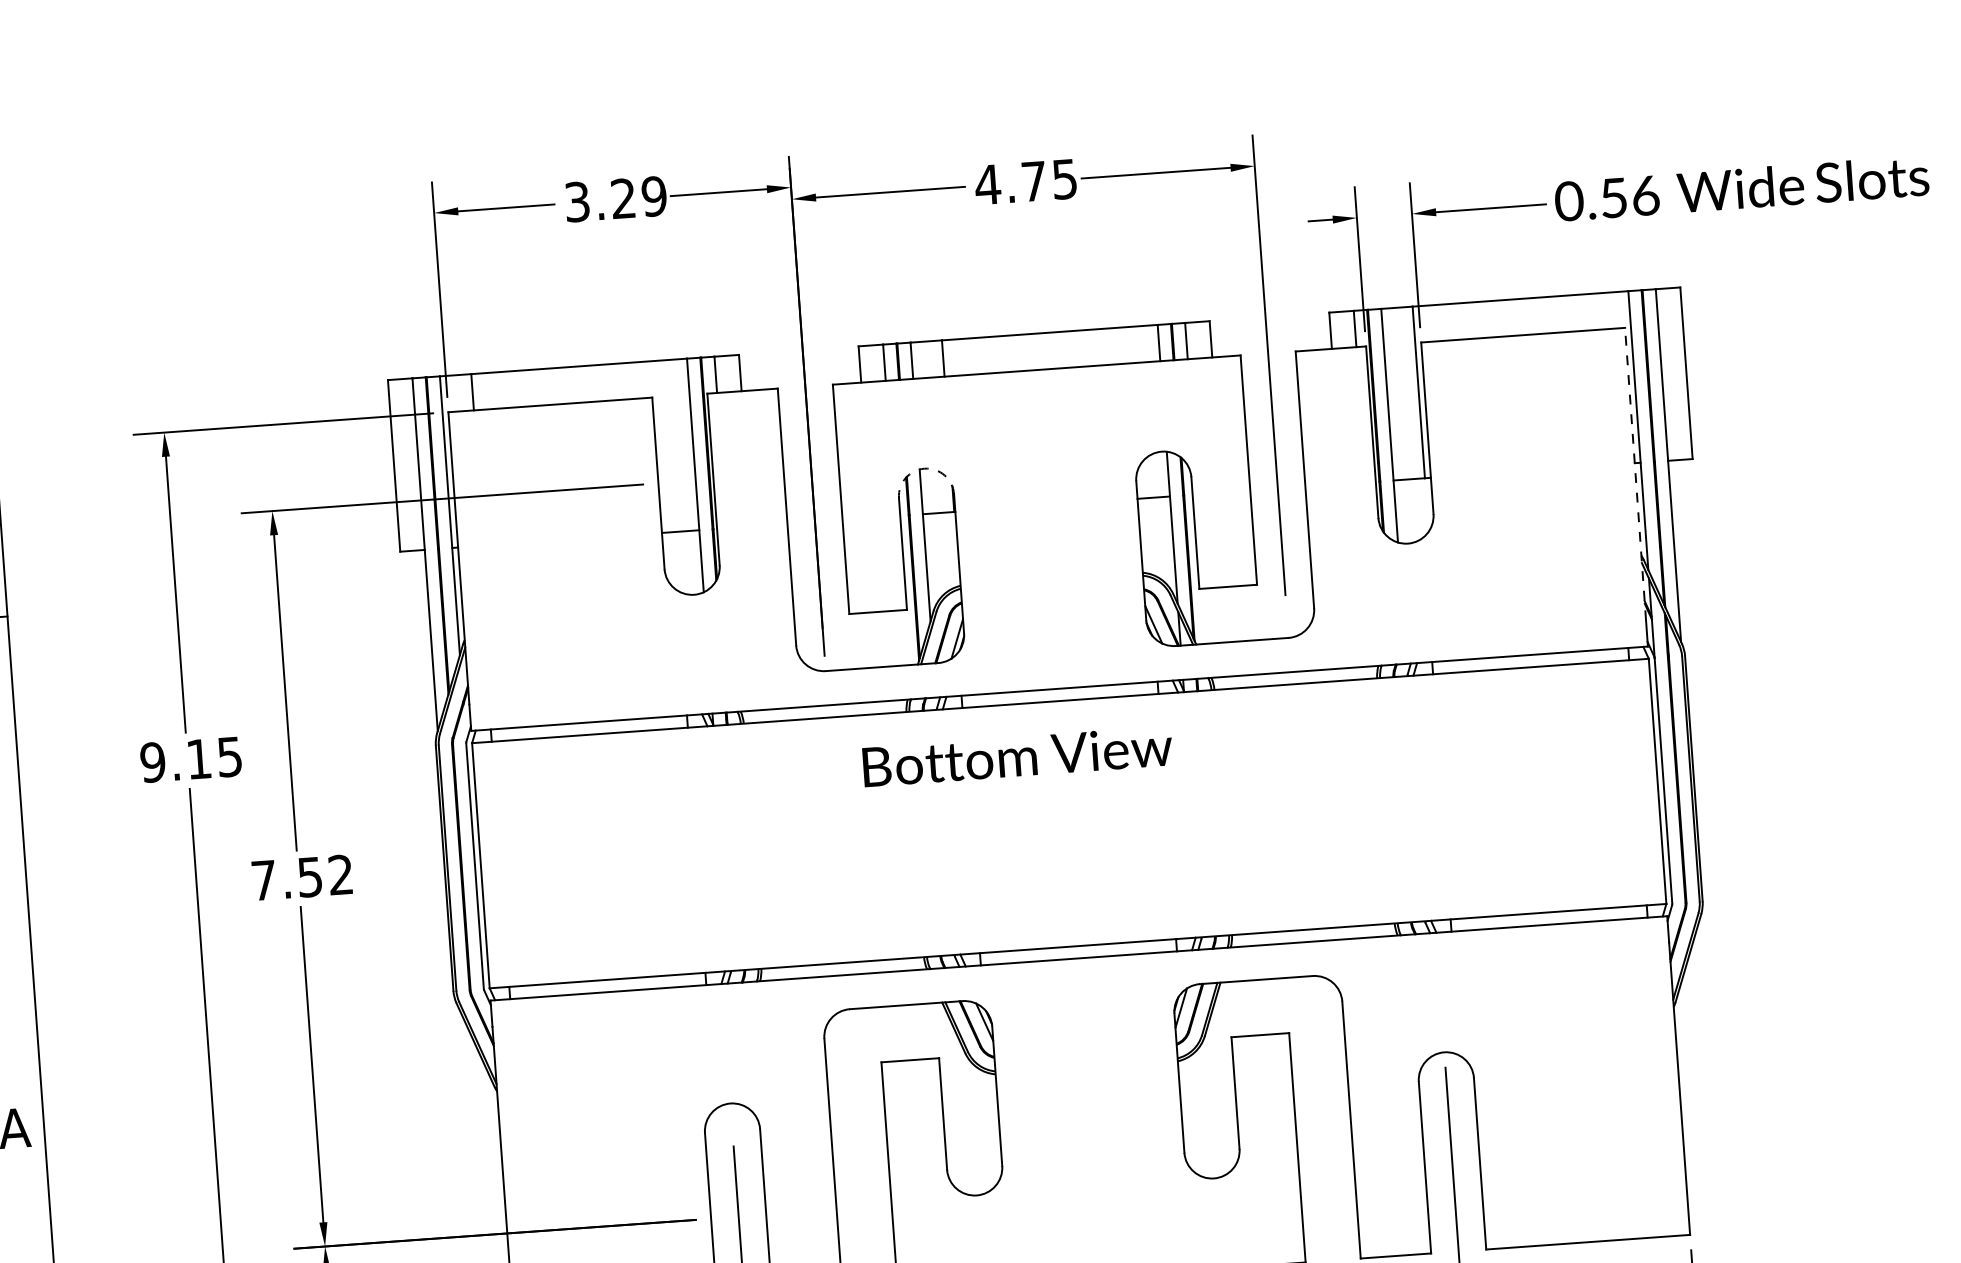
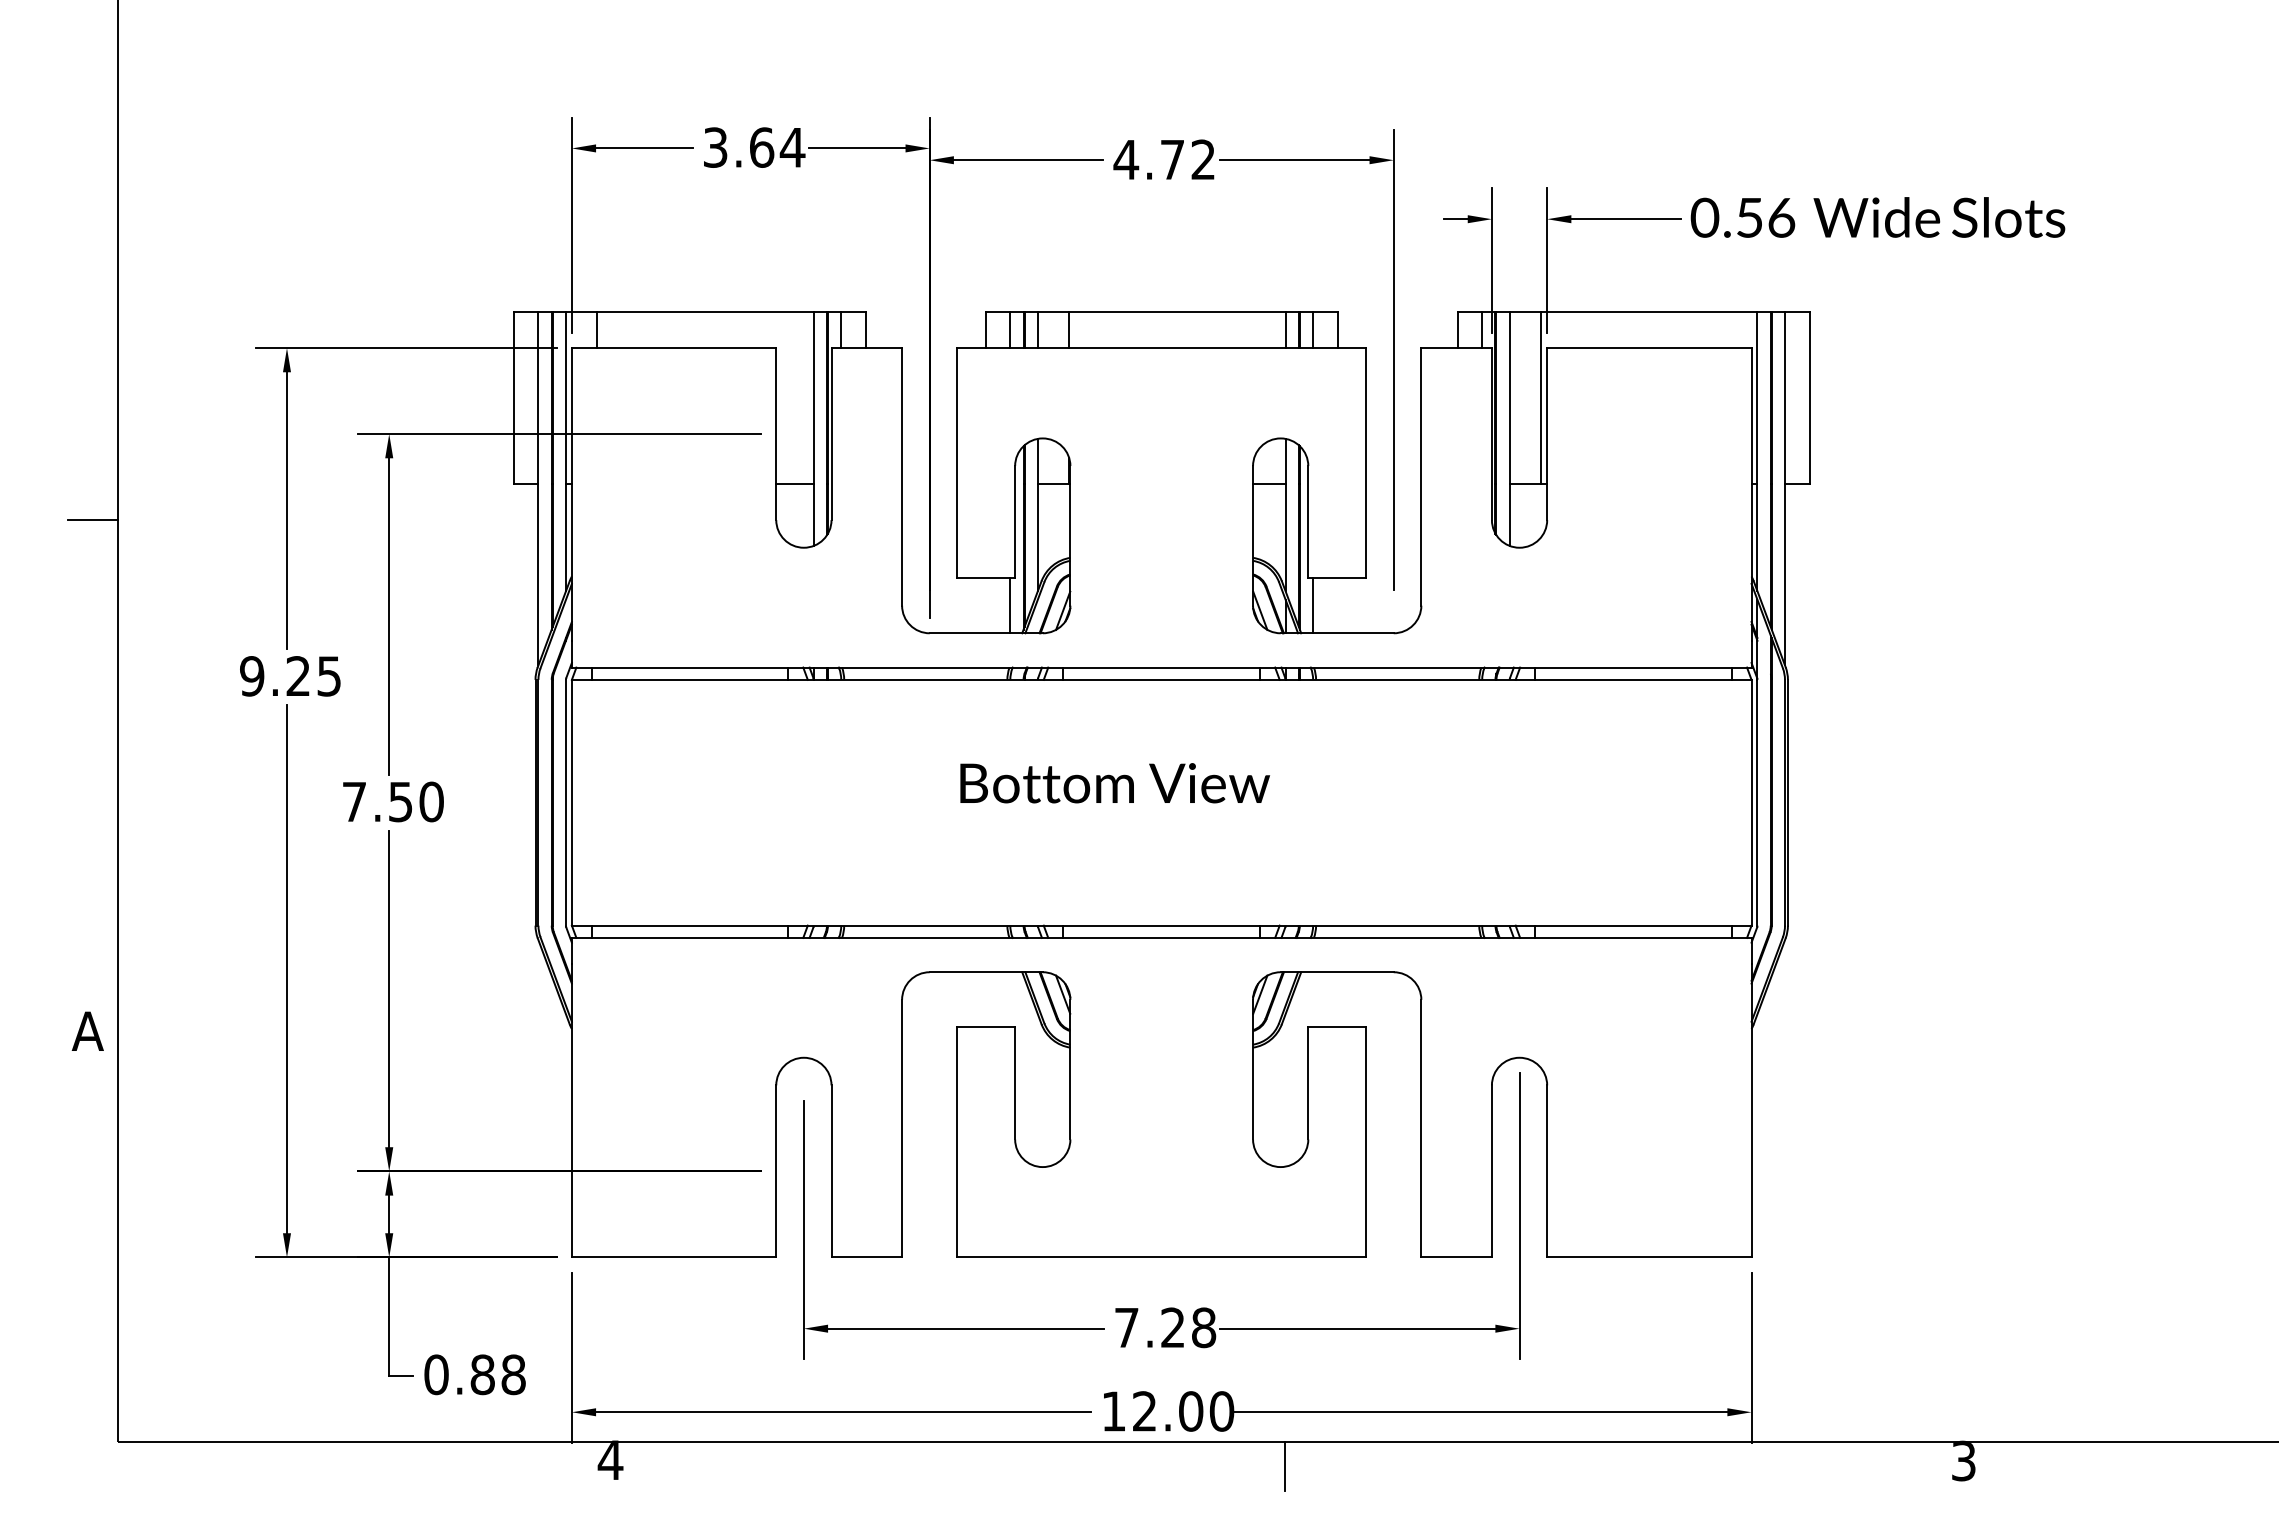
text: (1063, 179) -> (1202, 159), 4.75 -> 4.72
text: (639, 197) -> (777, 147), 3.29 -> 3.64
arc: (924, 468) -> (1042, 438), dashed -> solid
line: (1635, 473) -> (1751, 494), dashed -> solid
line: (1206, 615) -> (1313, 605), added
line: (904, 637) -> (1010, 605), added
text: (1017, 756) -> (1114, 783), moved
text: (198, 758) -> (297, 675), 9.15 -> 9.25
text: (340, 874) -> (431, 801), 7.52 -> 7.50

